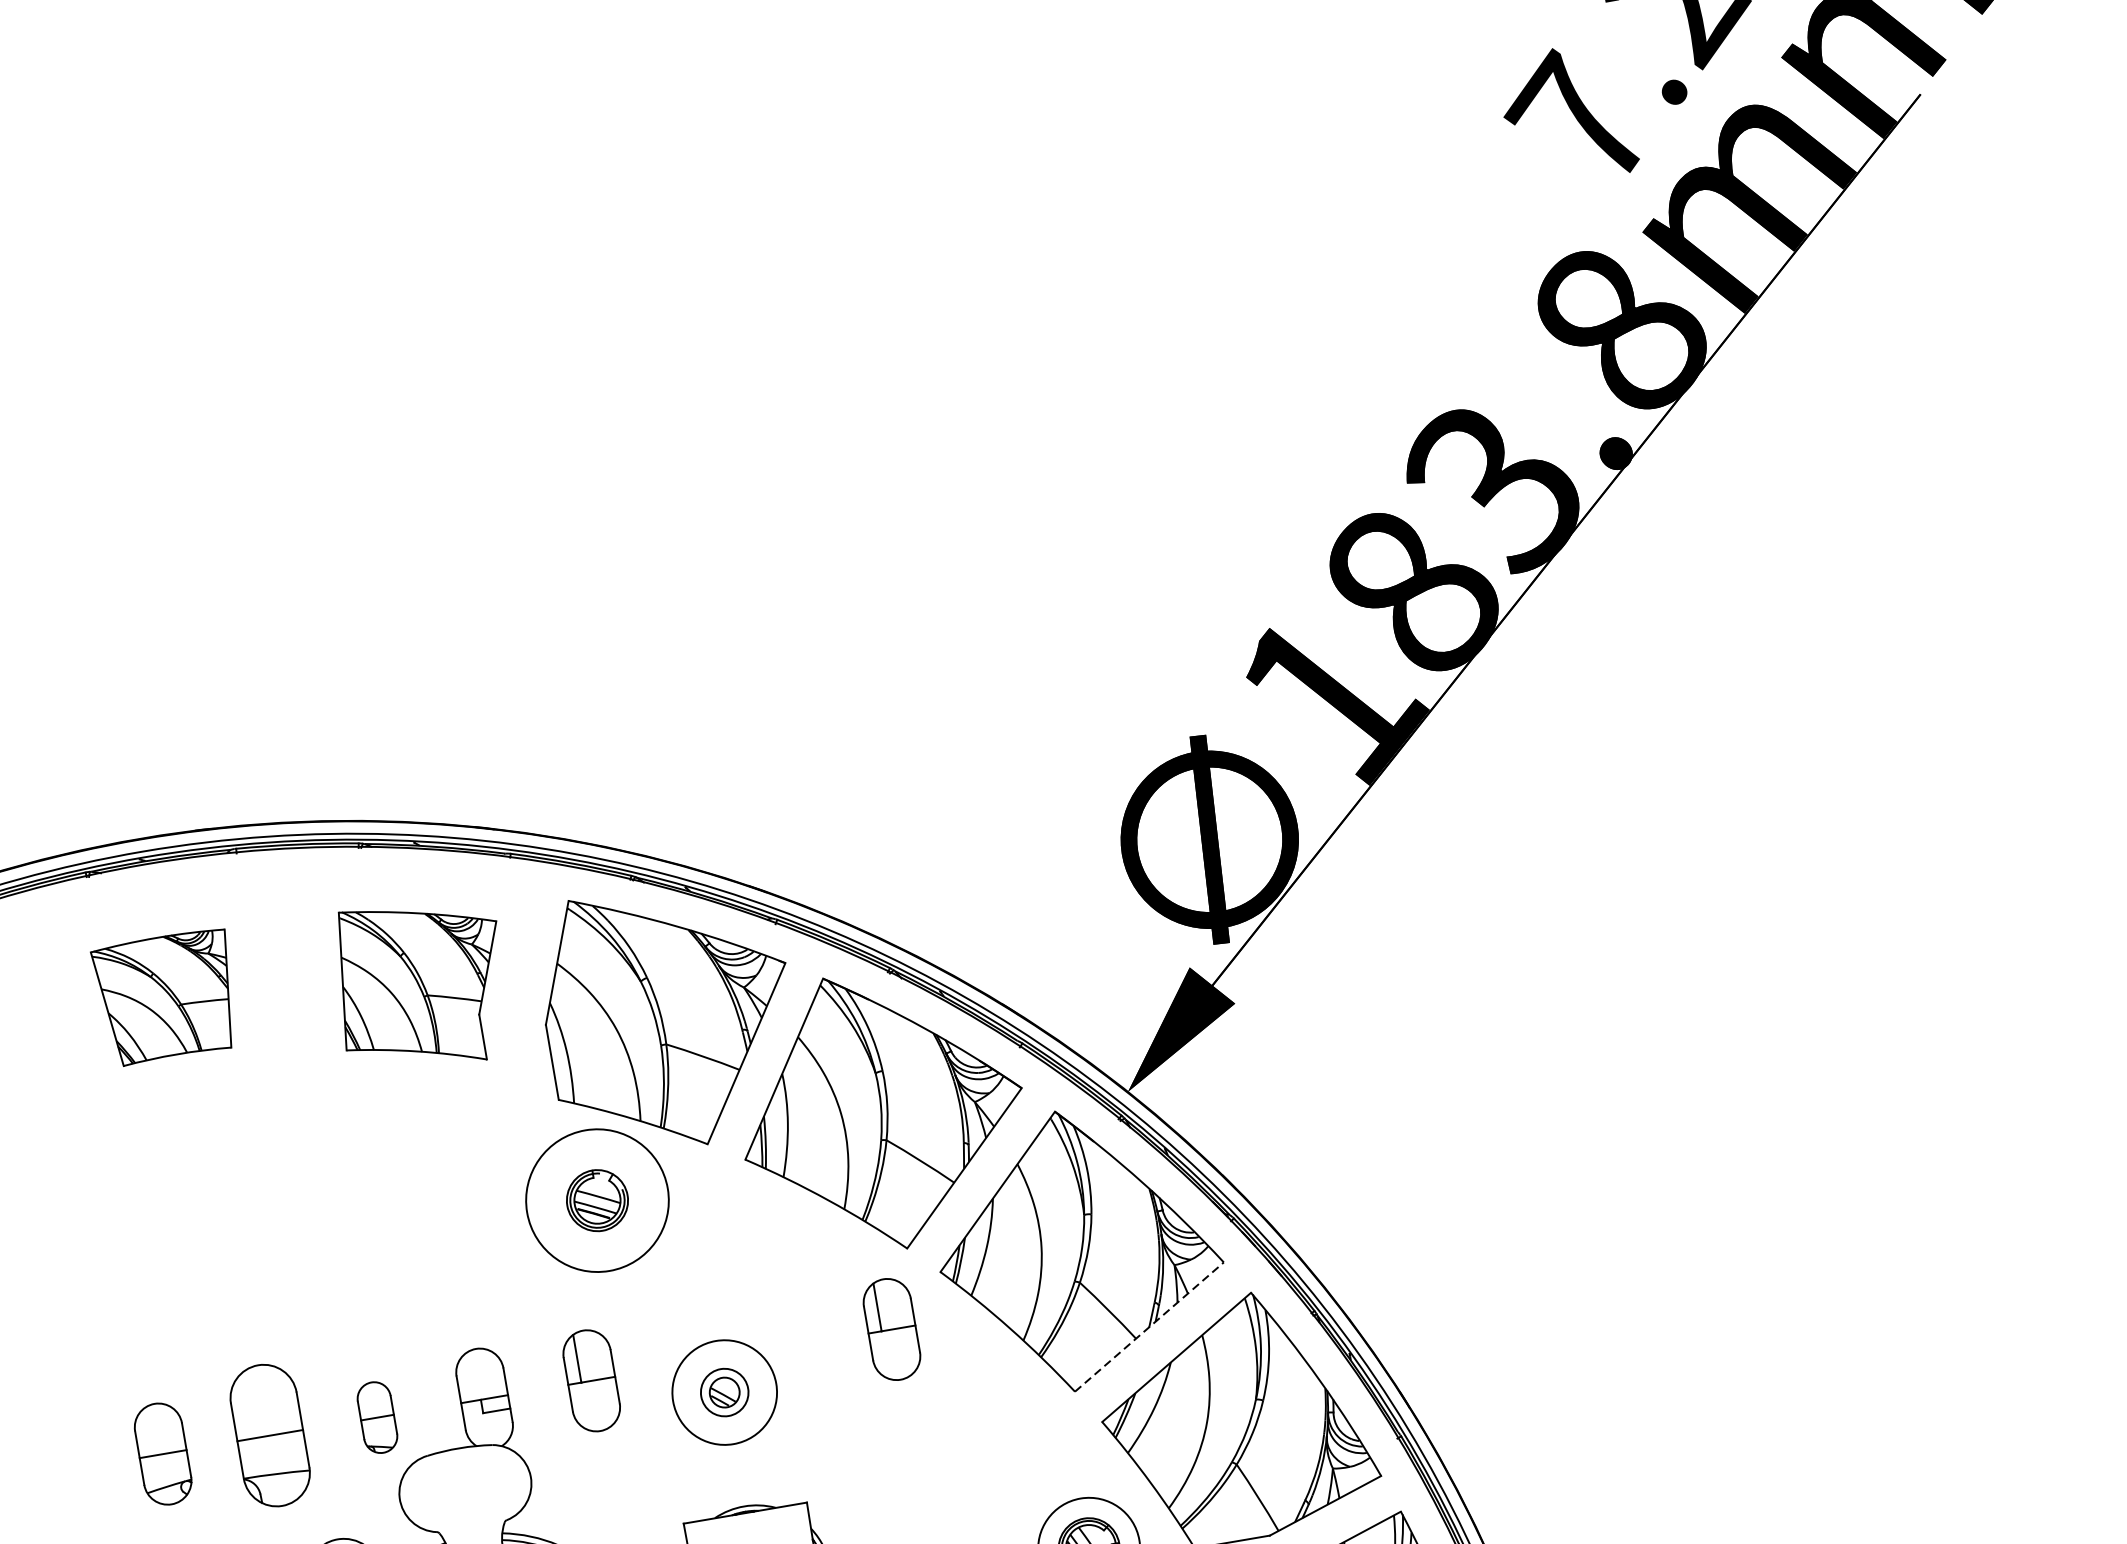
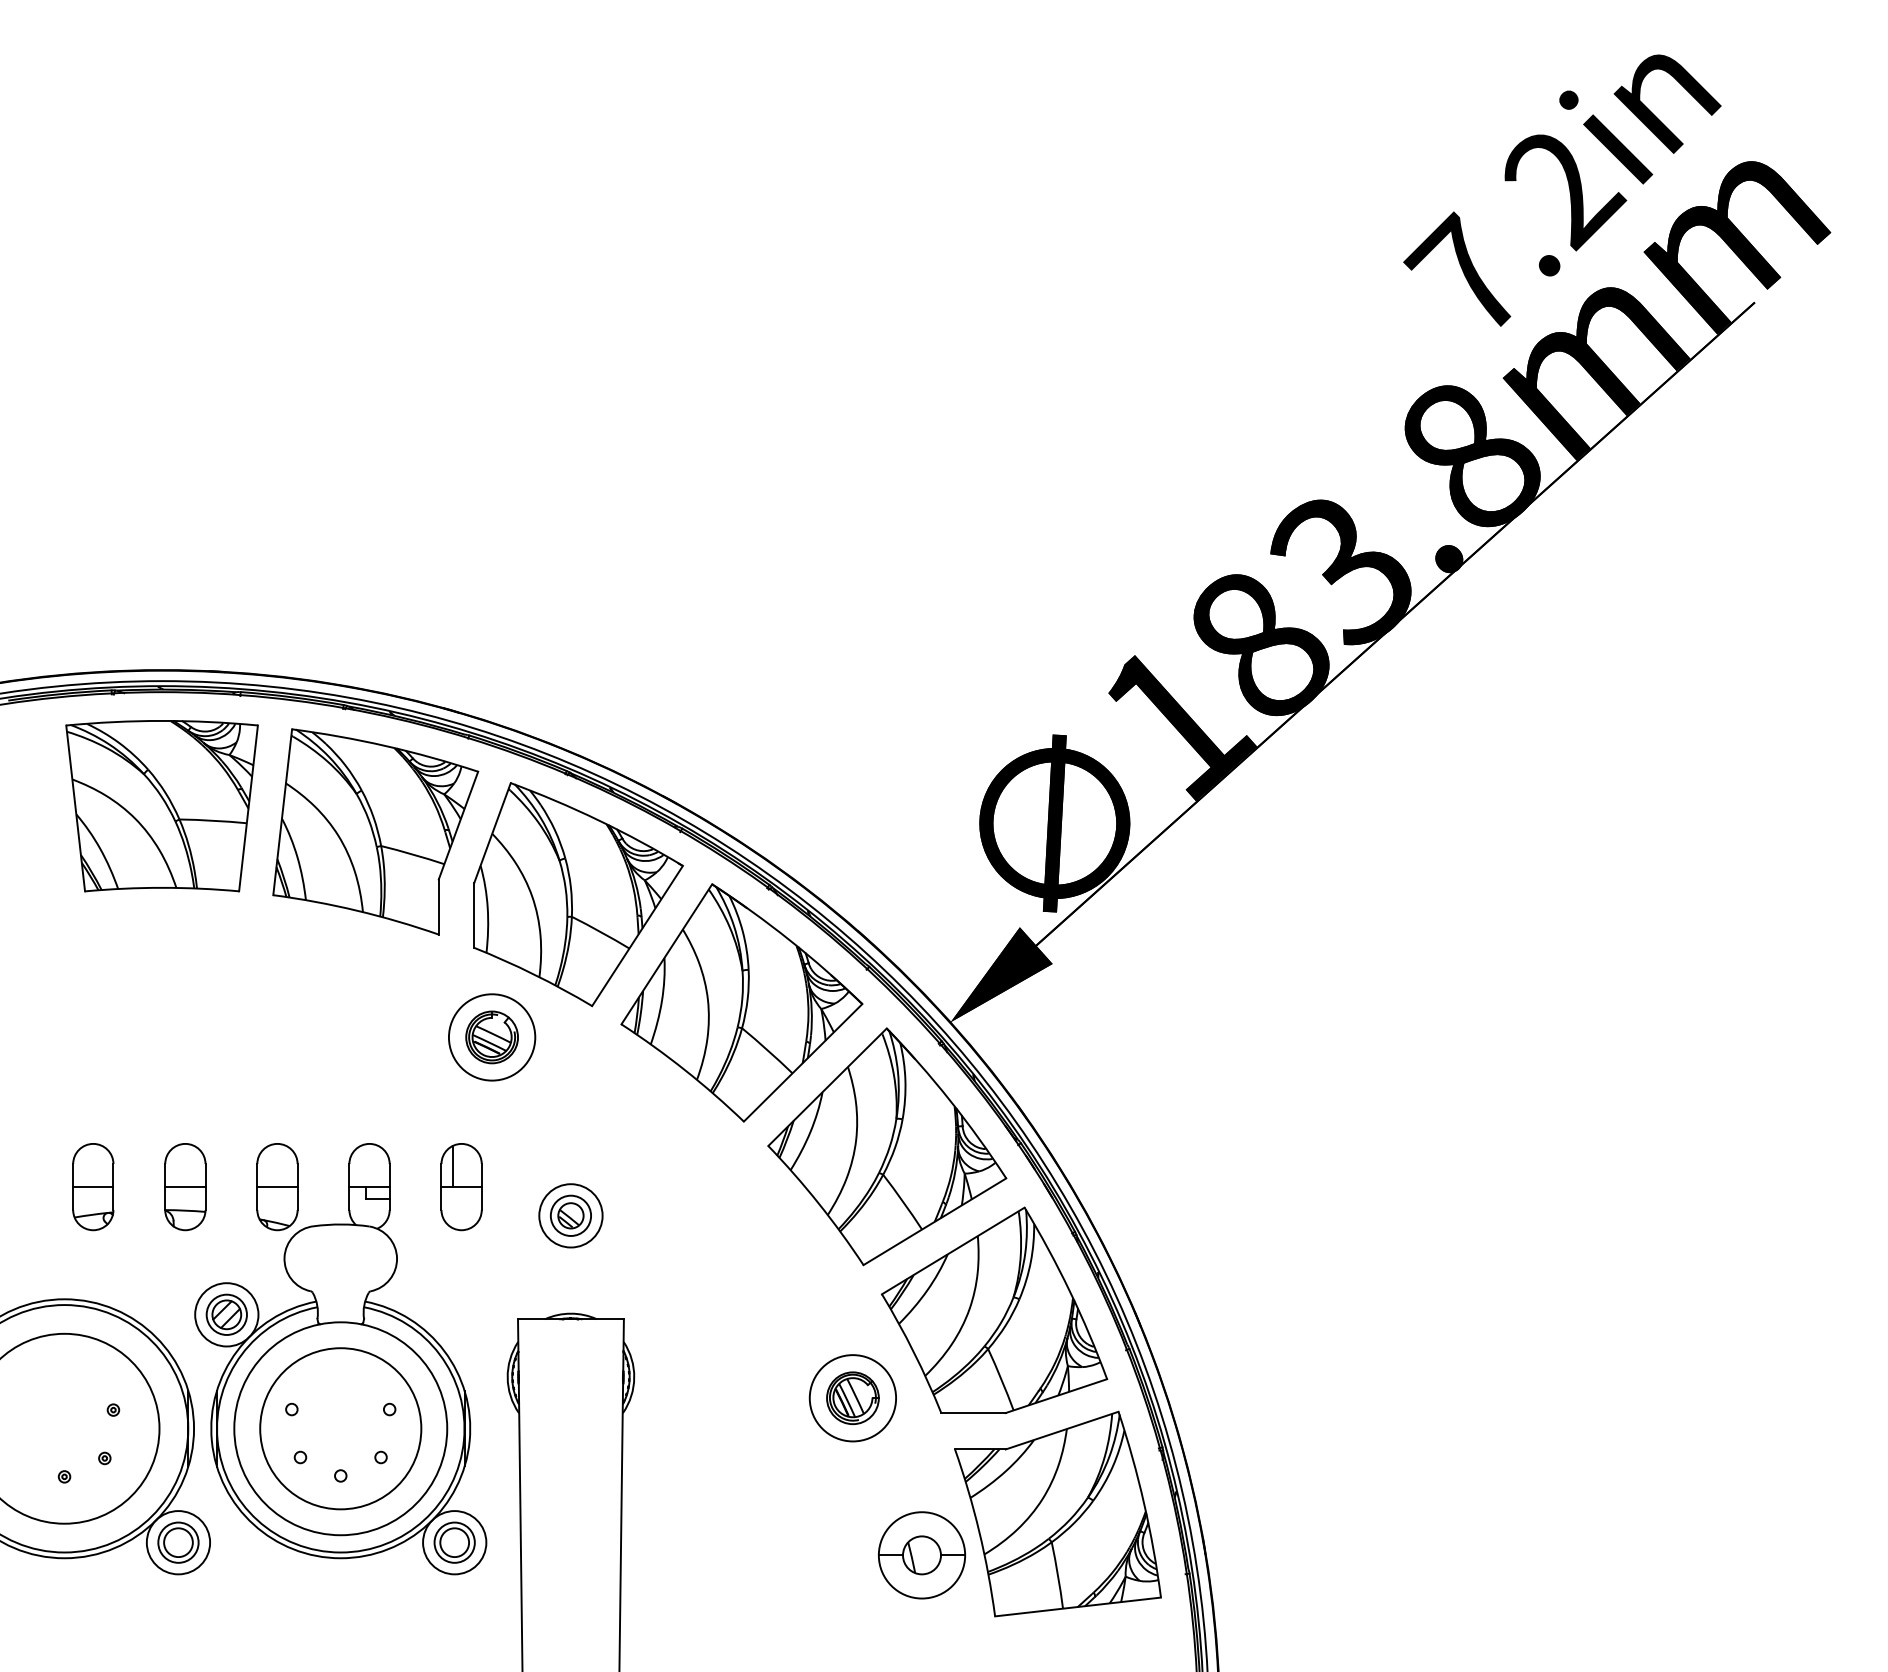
part: (420, 984) -> (375, 831), size x1.43
part: (166, 997) -> (161, 806), size x1.67
circle: (596, 1200) -> (491, 1037), size x0.71
line: (1150, 1326) -> (935, 1221), dashed -> solid
part: (891, 1330) -> (719, 1187), removed
circle: (724, 1392) -> (570, 1215), size x0.71
part: (377, 1417) -> (277, 1187), size x1.43
part: (270, 1436) -> (185, 1187), size x0.71

